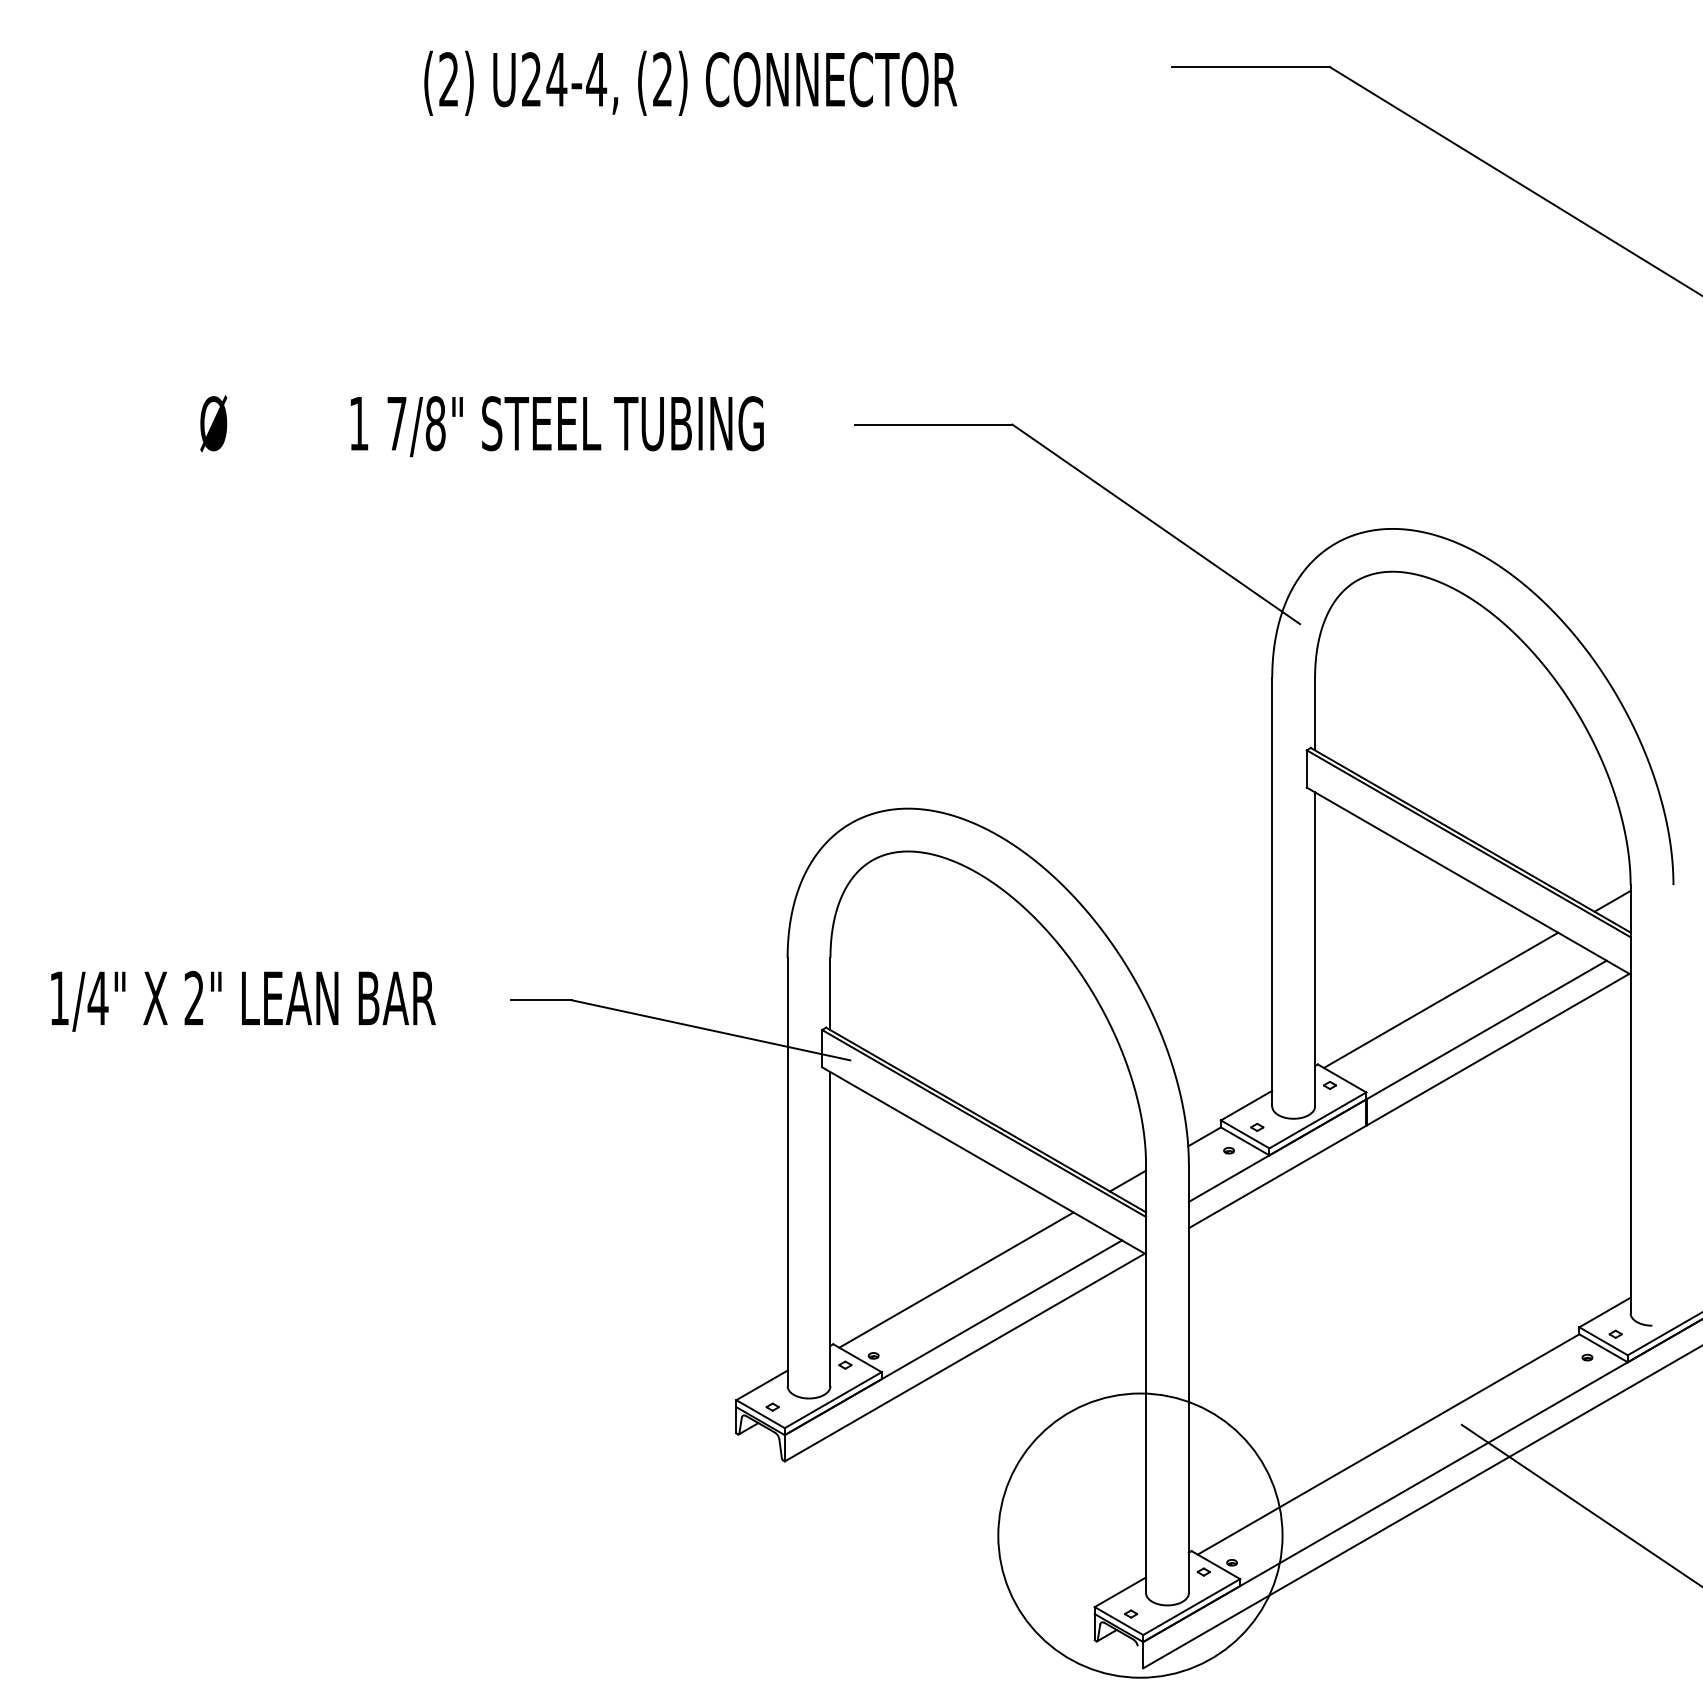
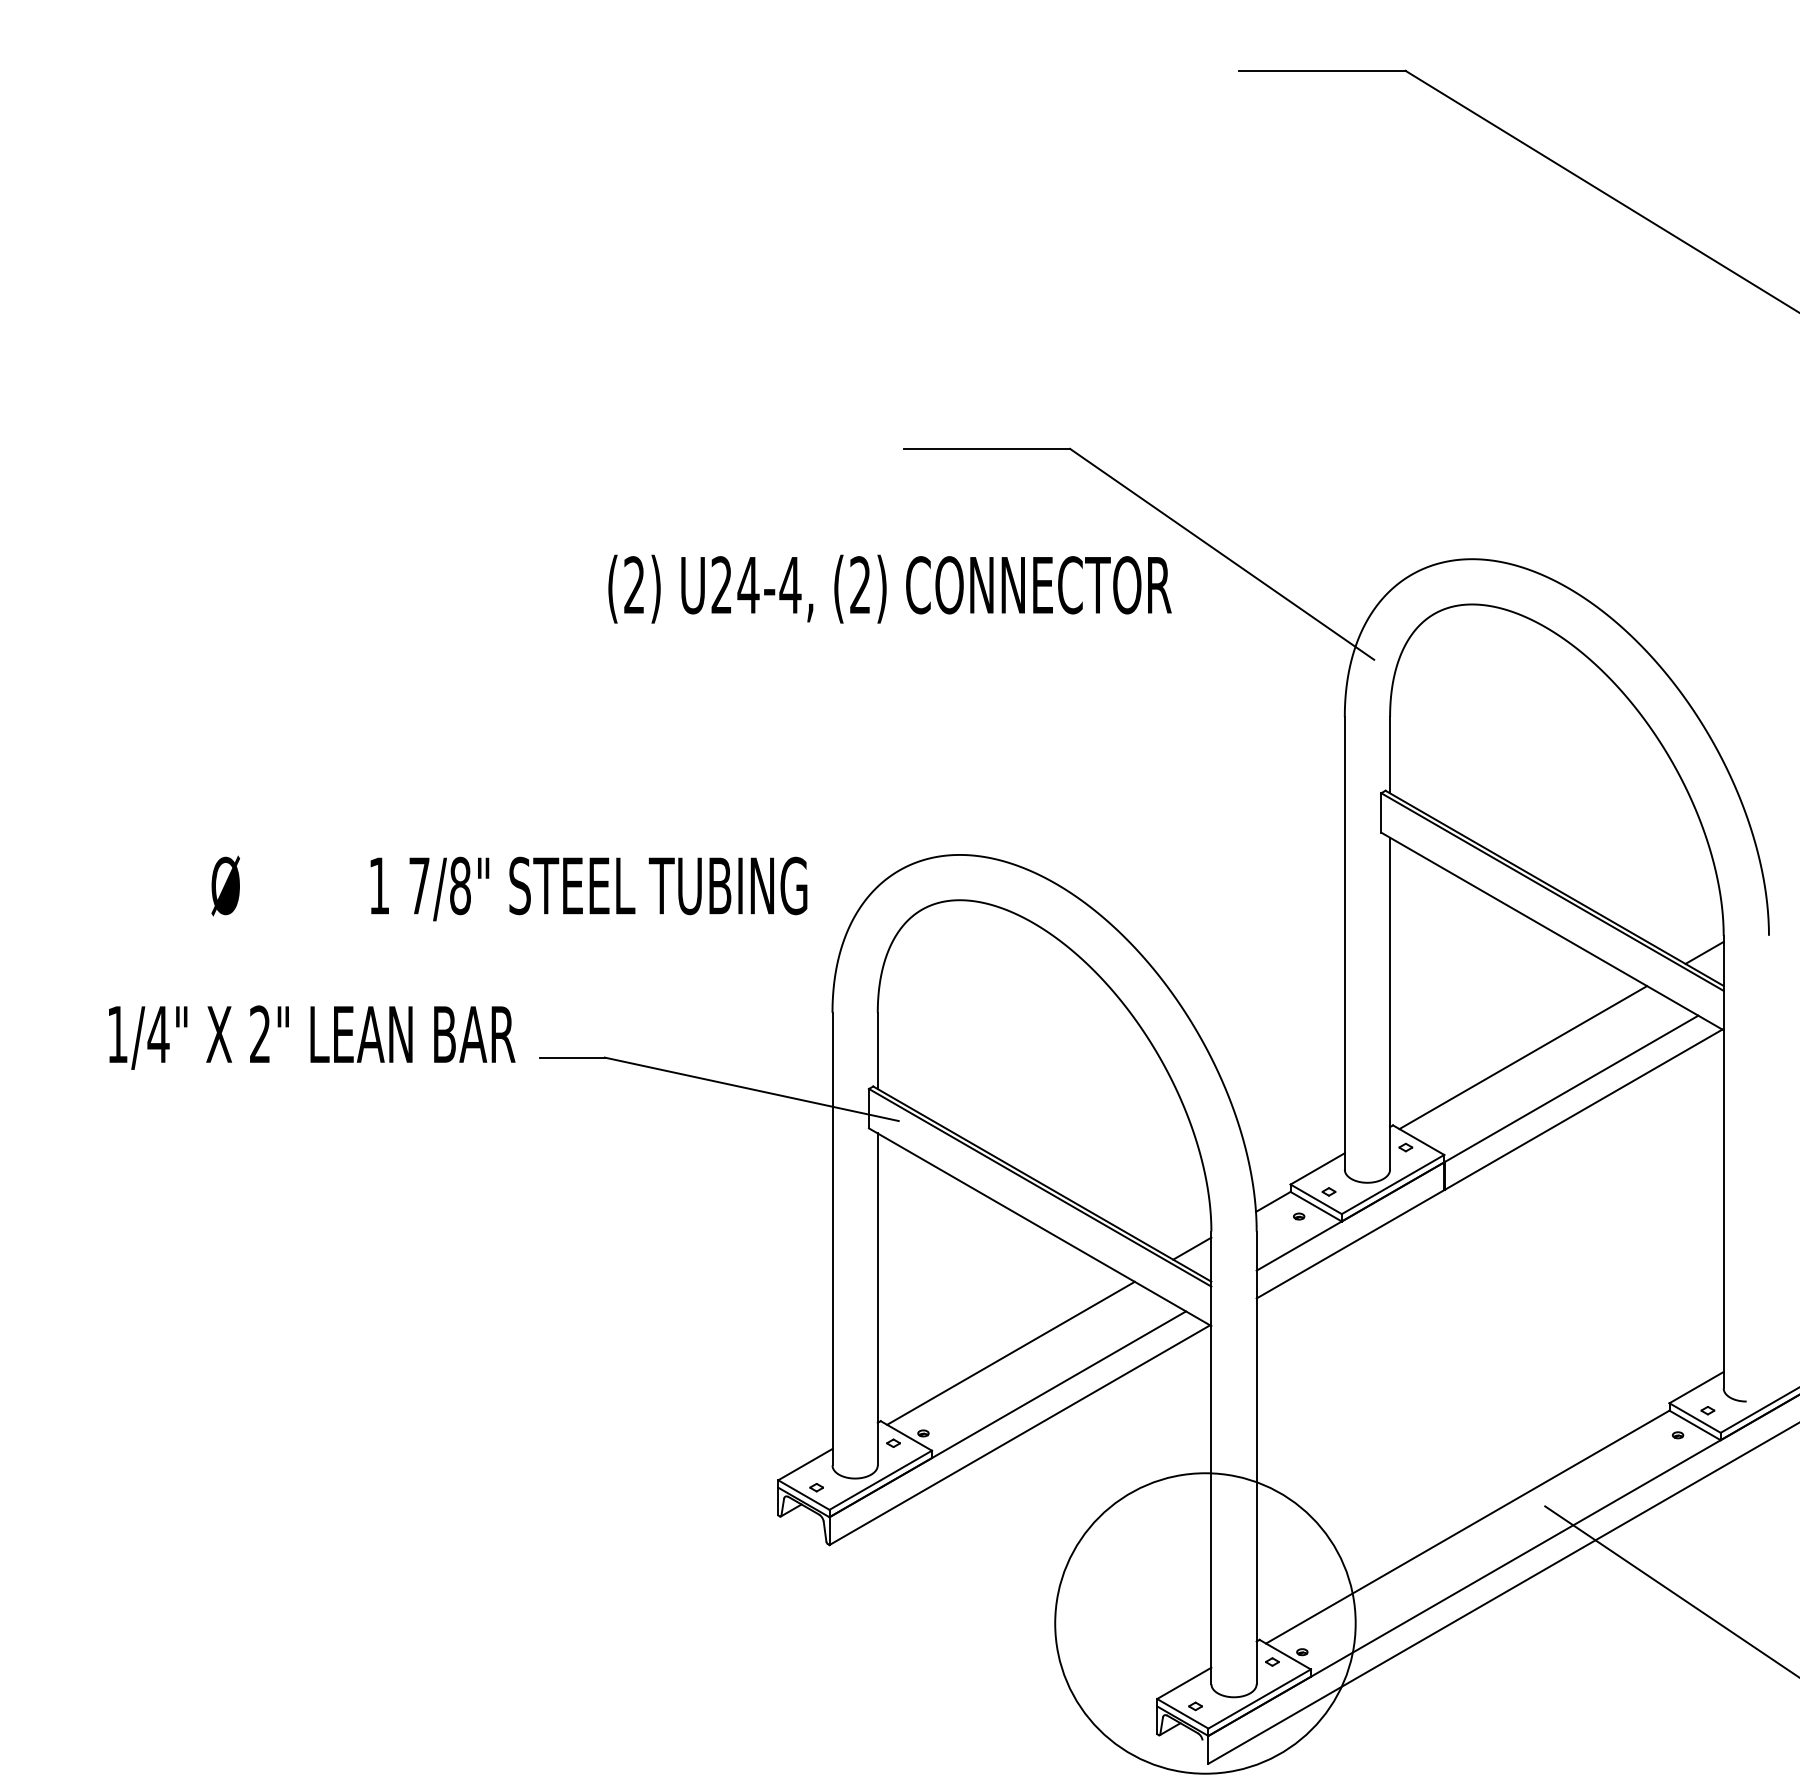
text: (690, 82) -> (889, 588), moved
text: (482, 426) -> (509, 888), moved
text: (243, 1001) -> (312, 1037), moved

